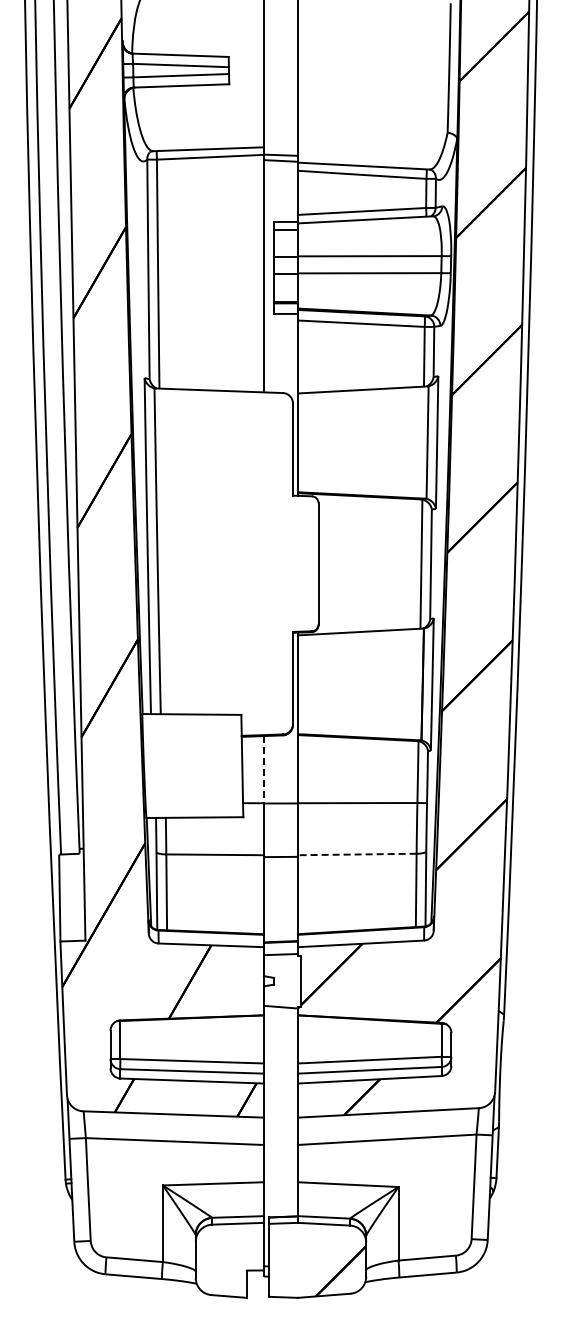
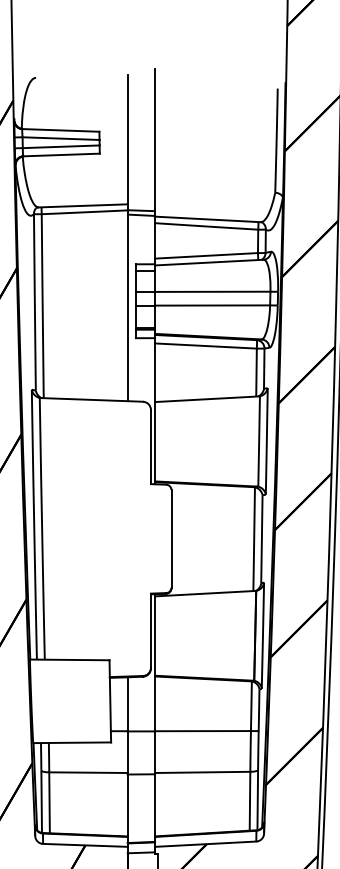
line: (263, 769) -> (127, 704), dashed -> solid
line: (356, 854) -> (202, 772), dashed -> solid

